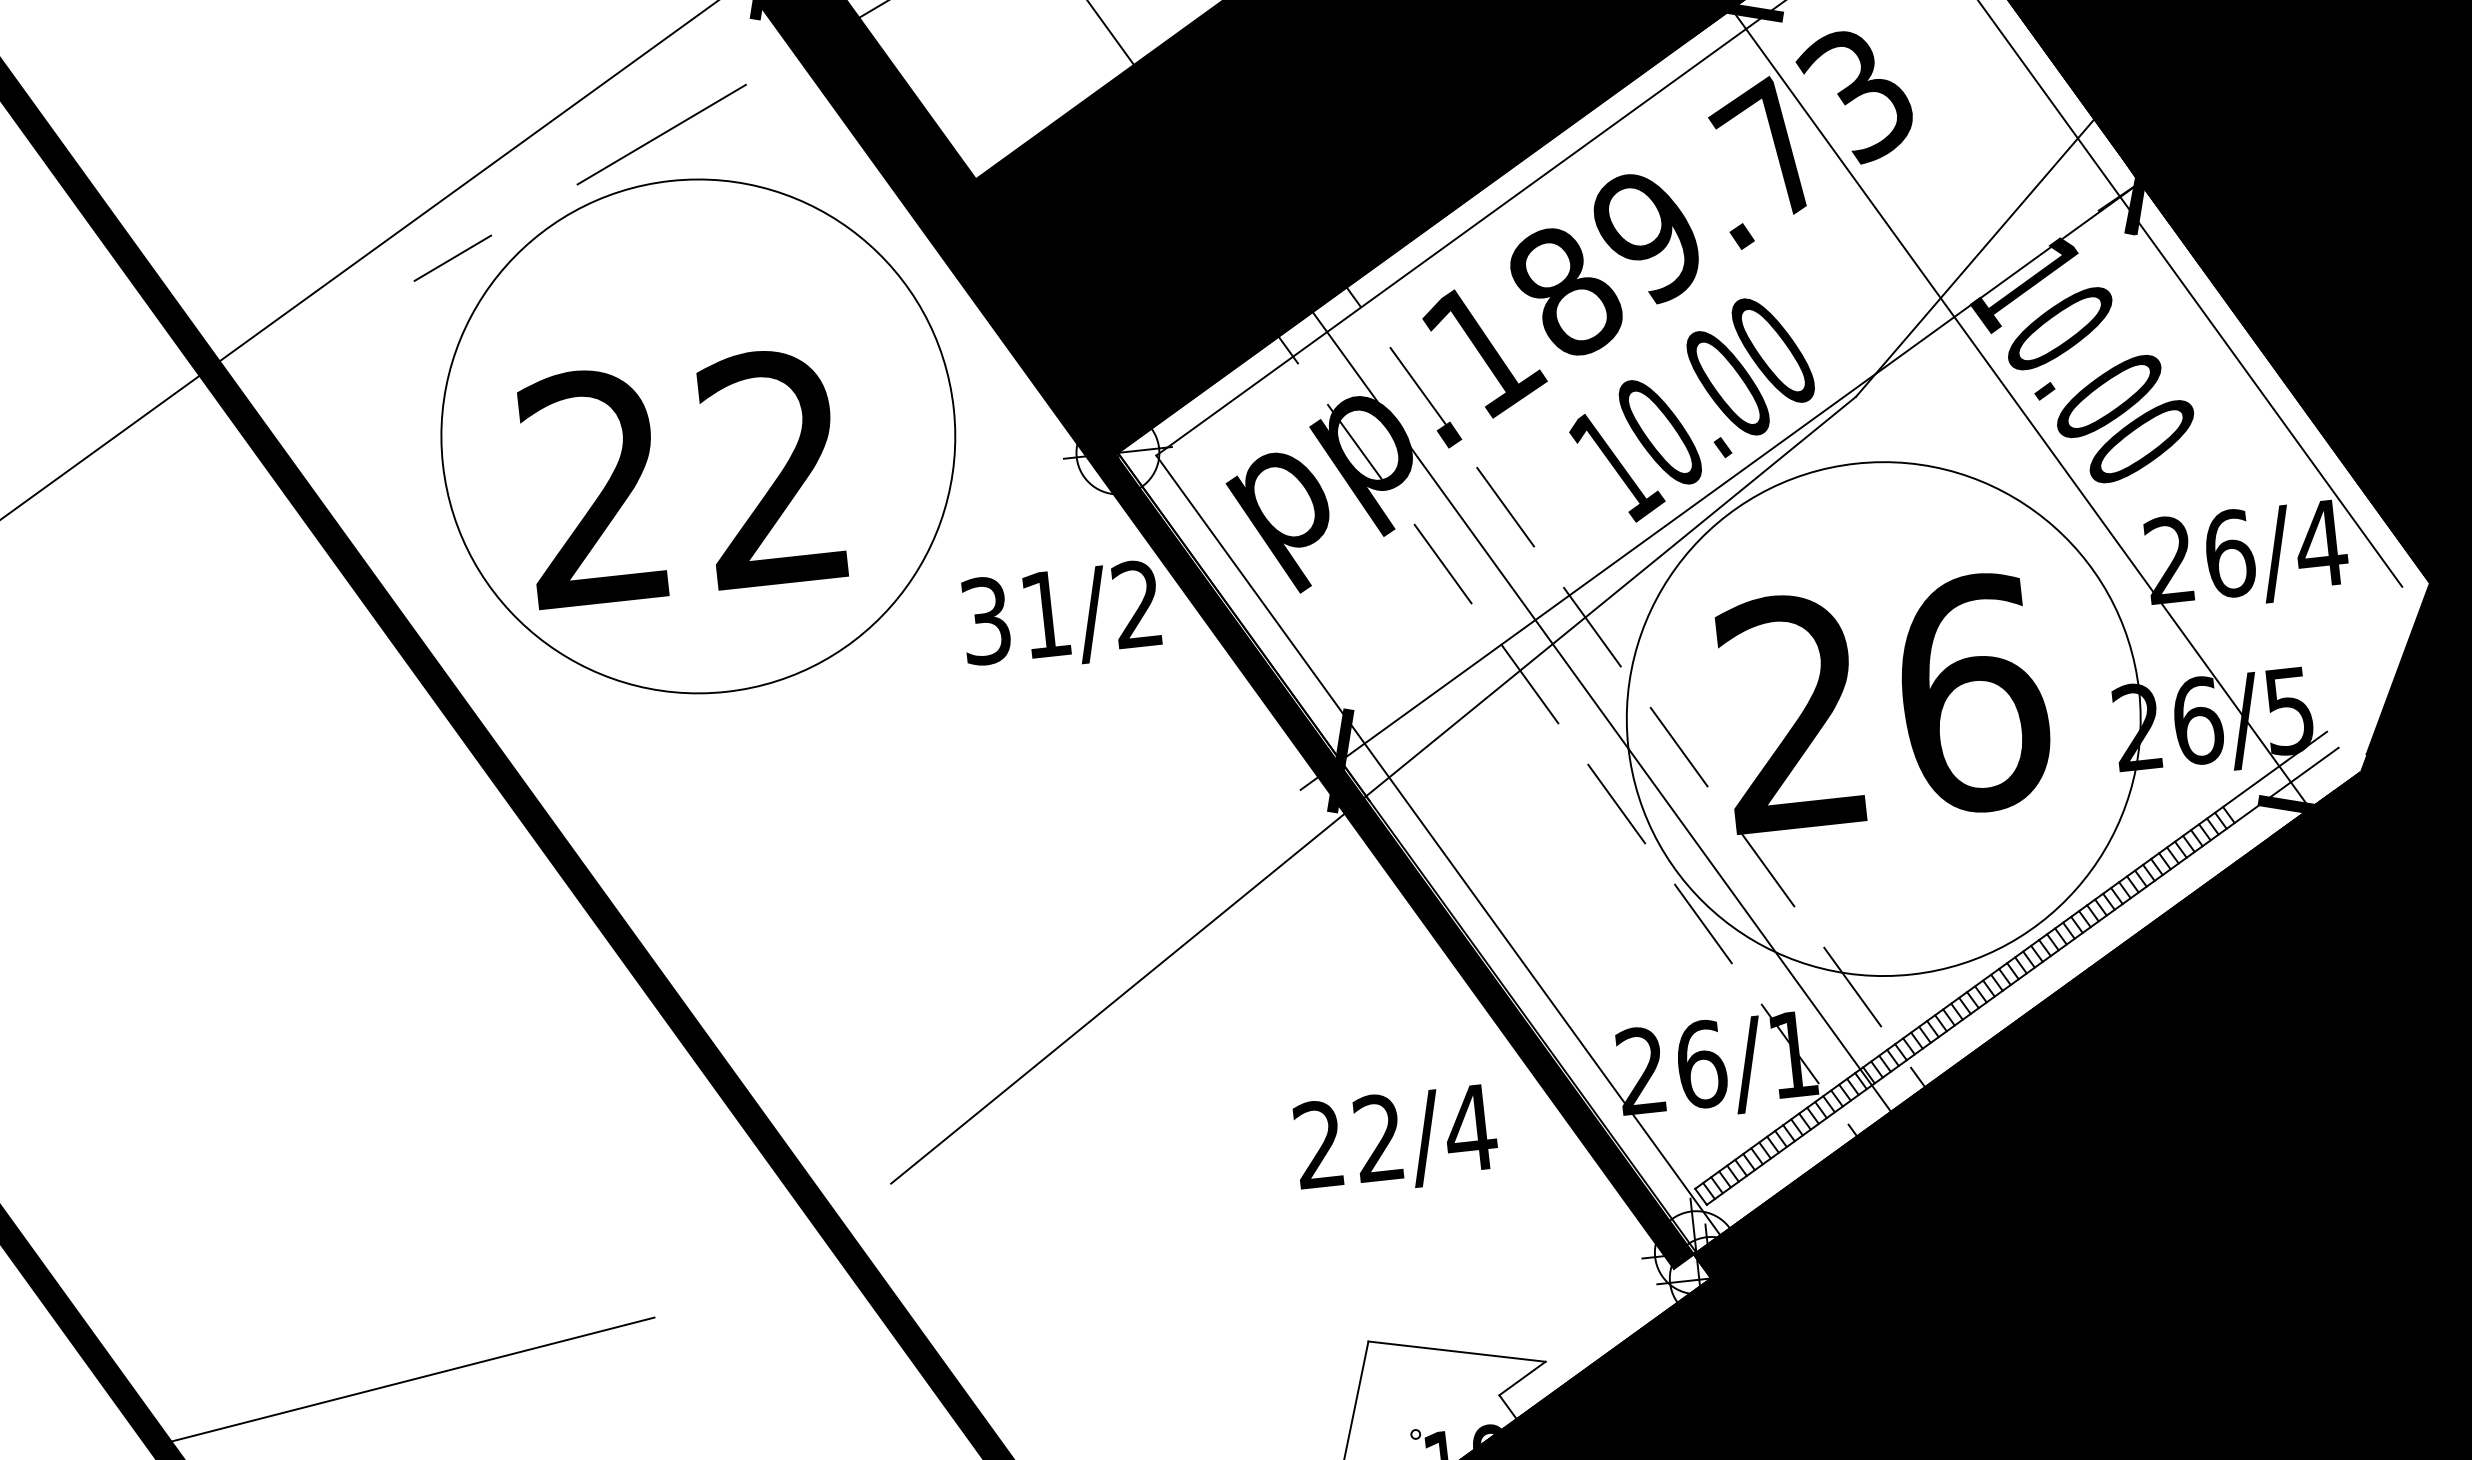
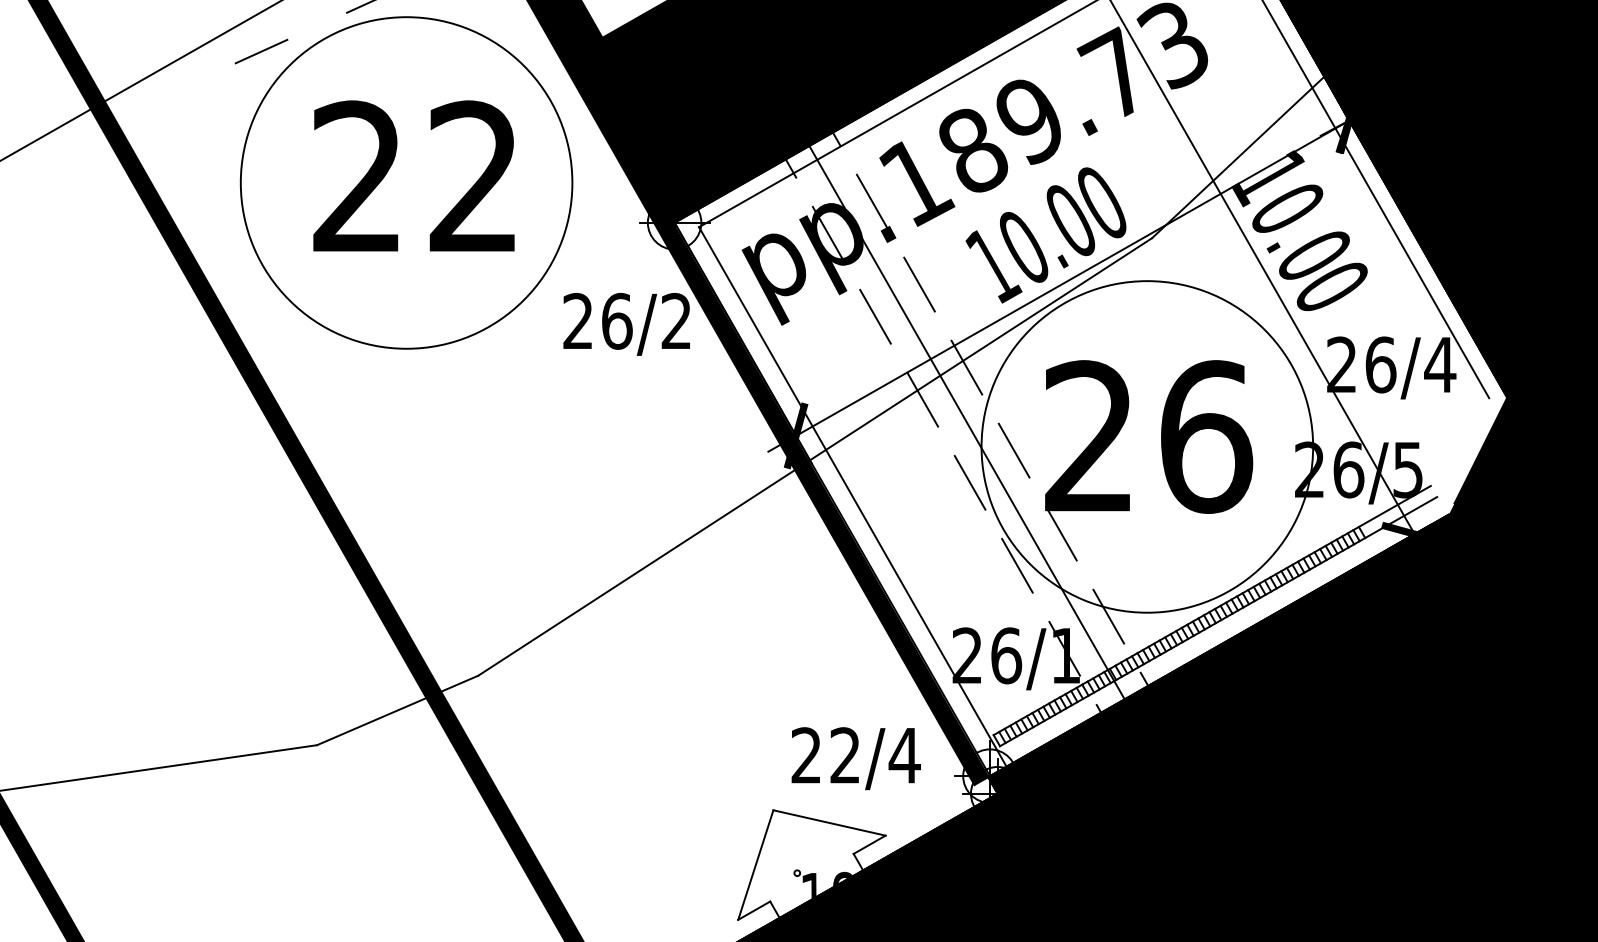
text: (680, 476) -> (413, 175), moved
text: (1015, 616) -> (597, 320), 31/2 -> 26/2
text: (1395, 1140) -> (855, 758), moved
line: (772, 1250) -> (397, 710), added

